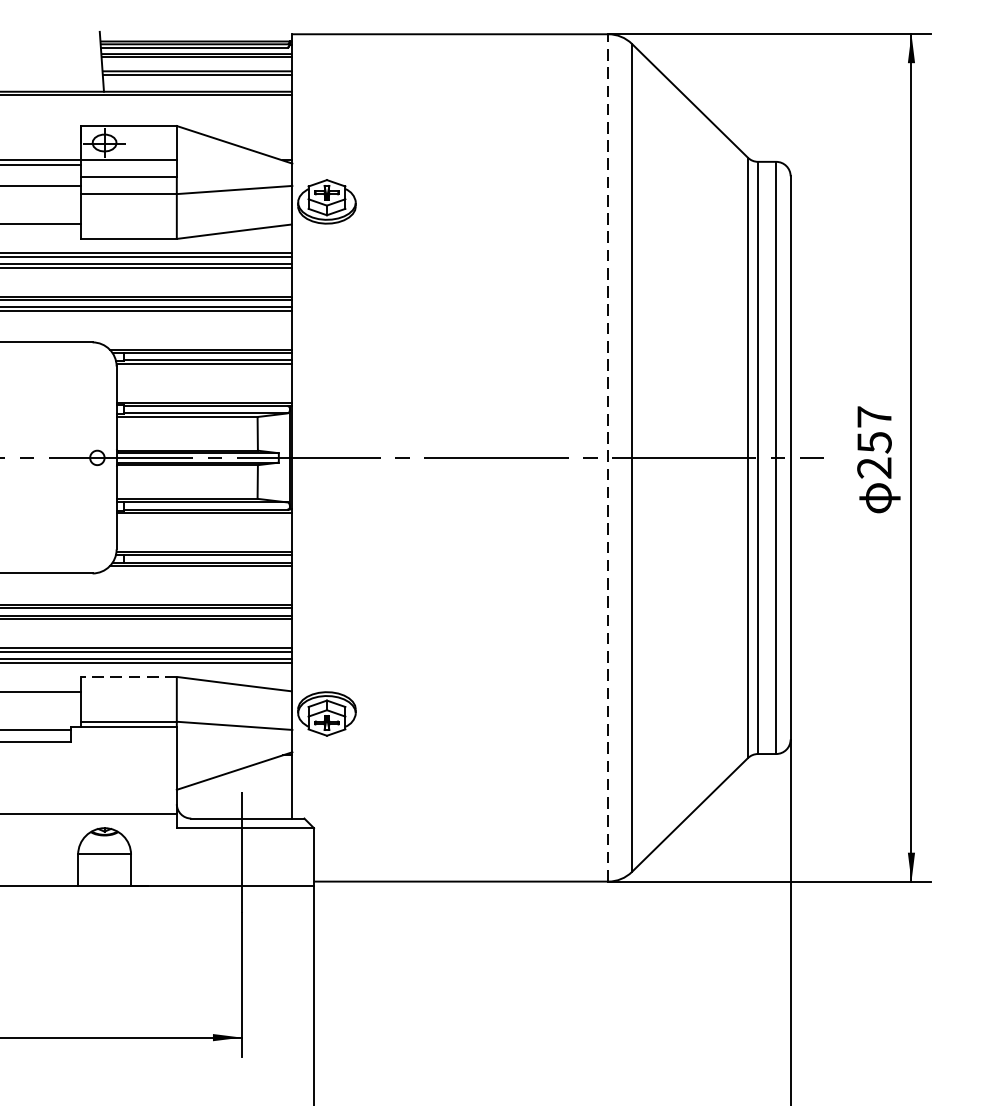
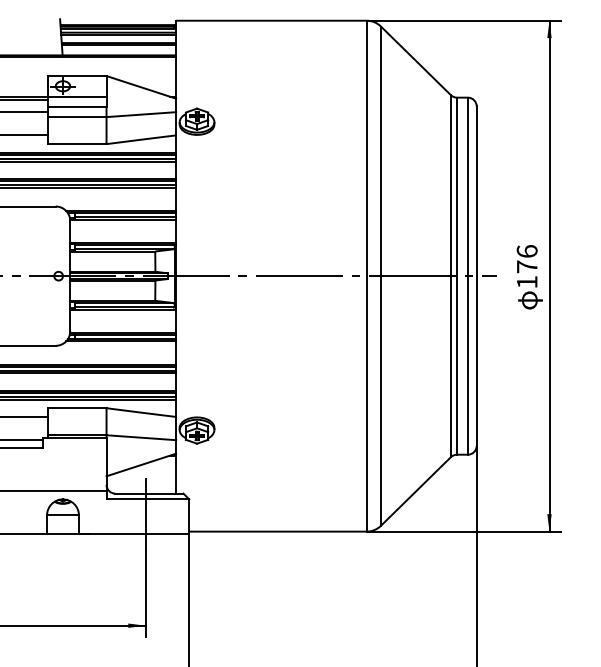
text: (873, 441) -> (526, 266), 257 -> 176
line: (607, 456) -> (366, 275), dashed -> solid
line: (128, 677) -> (77, 408), dashed -> solid

